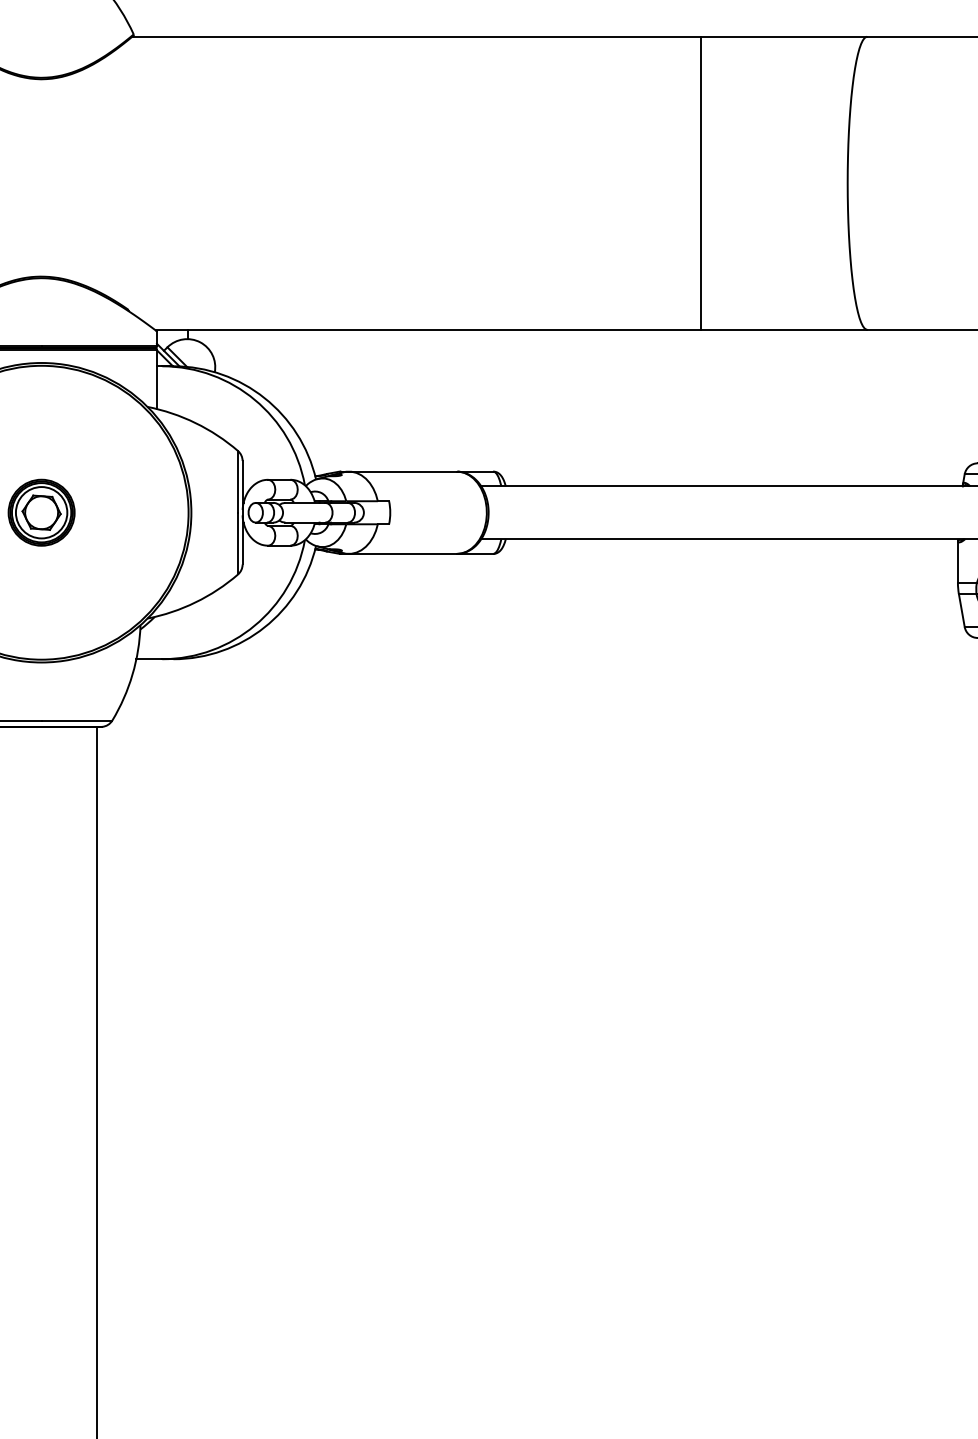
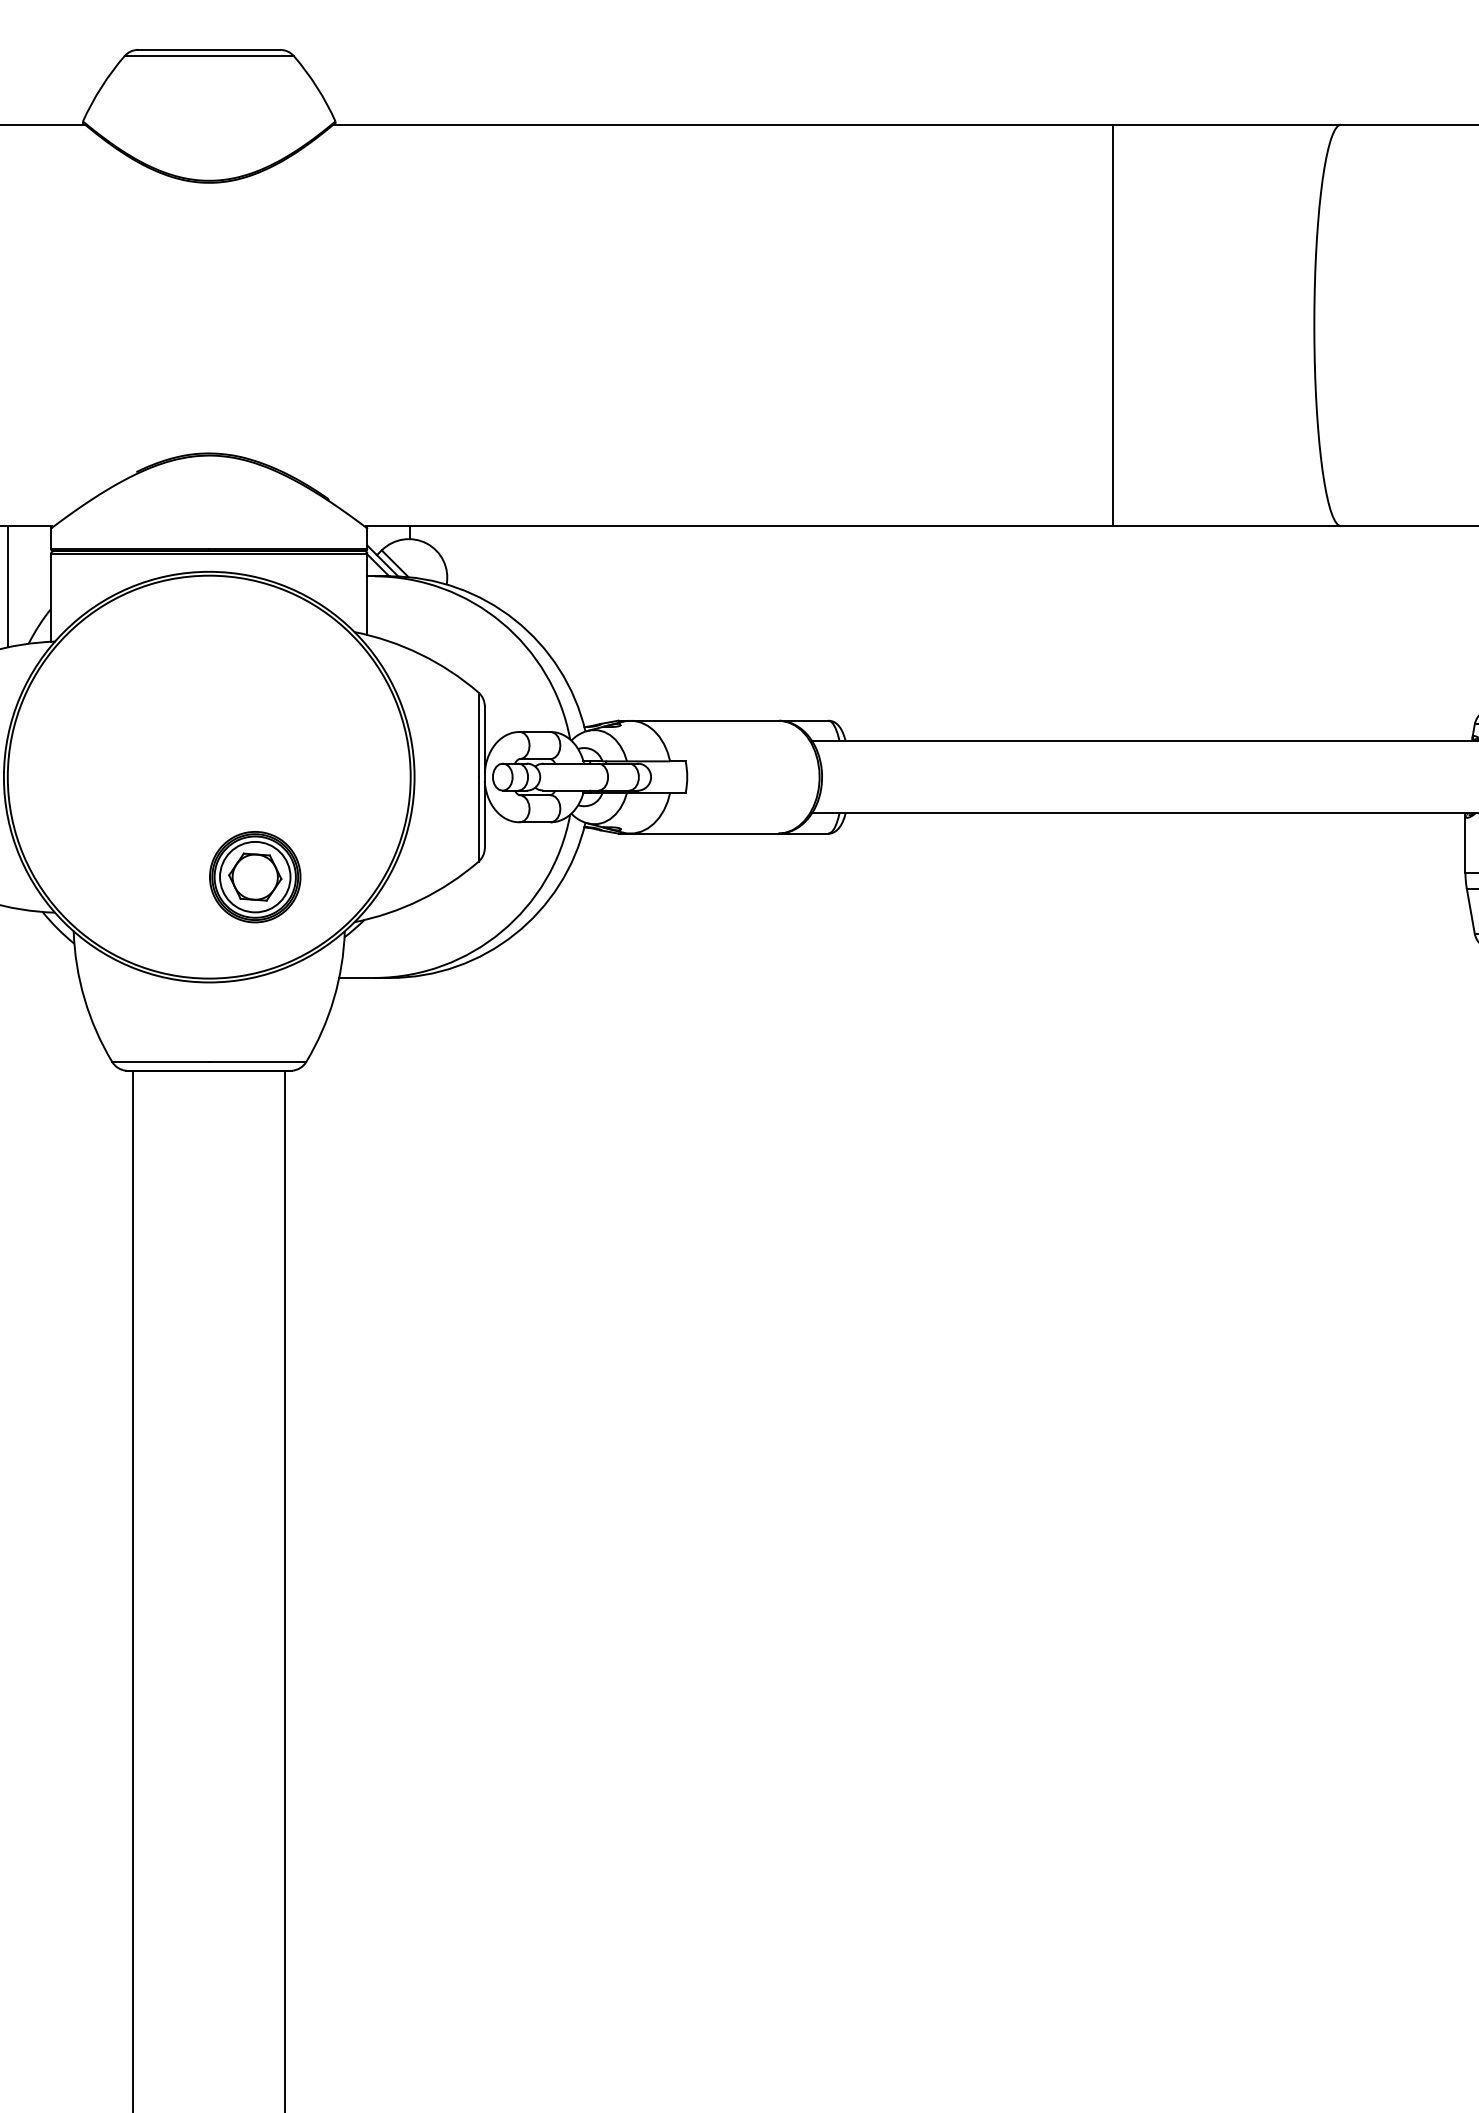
part: (41, 513) -> (255, 877), moved

